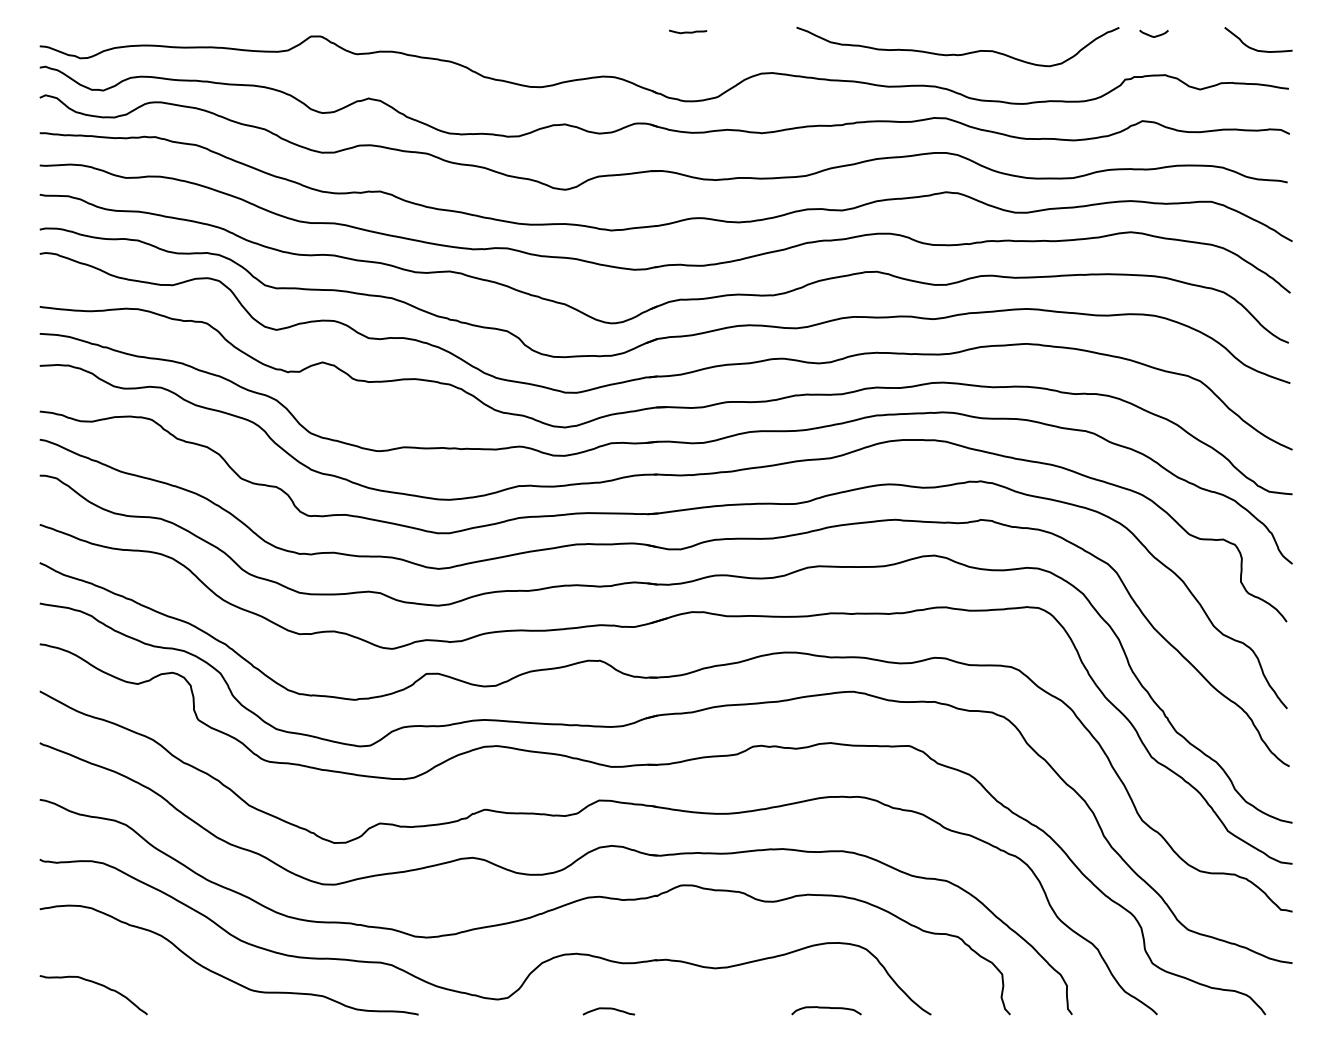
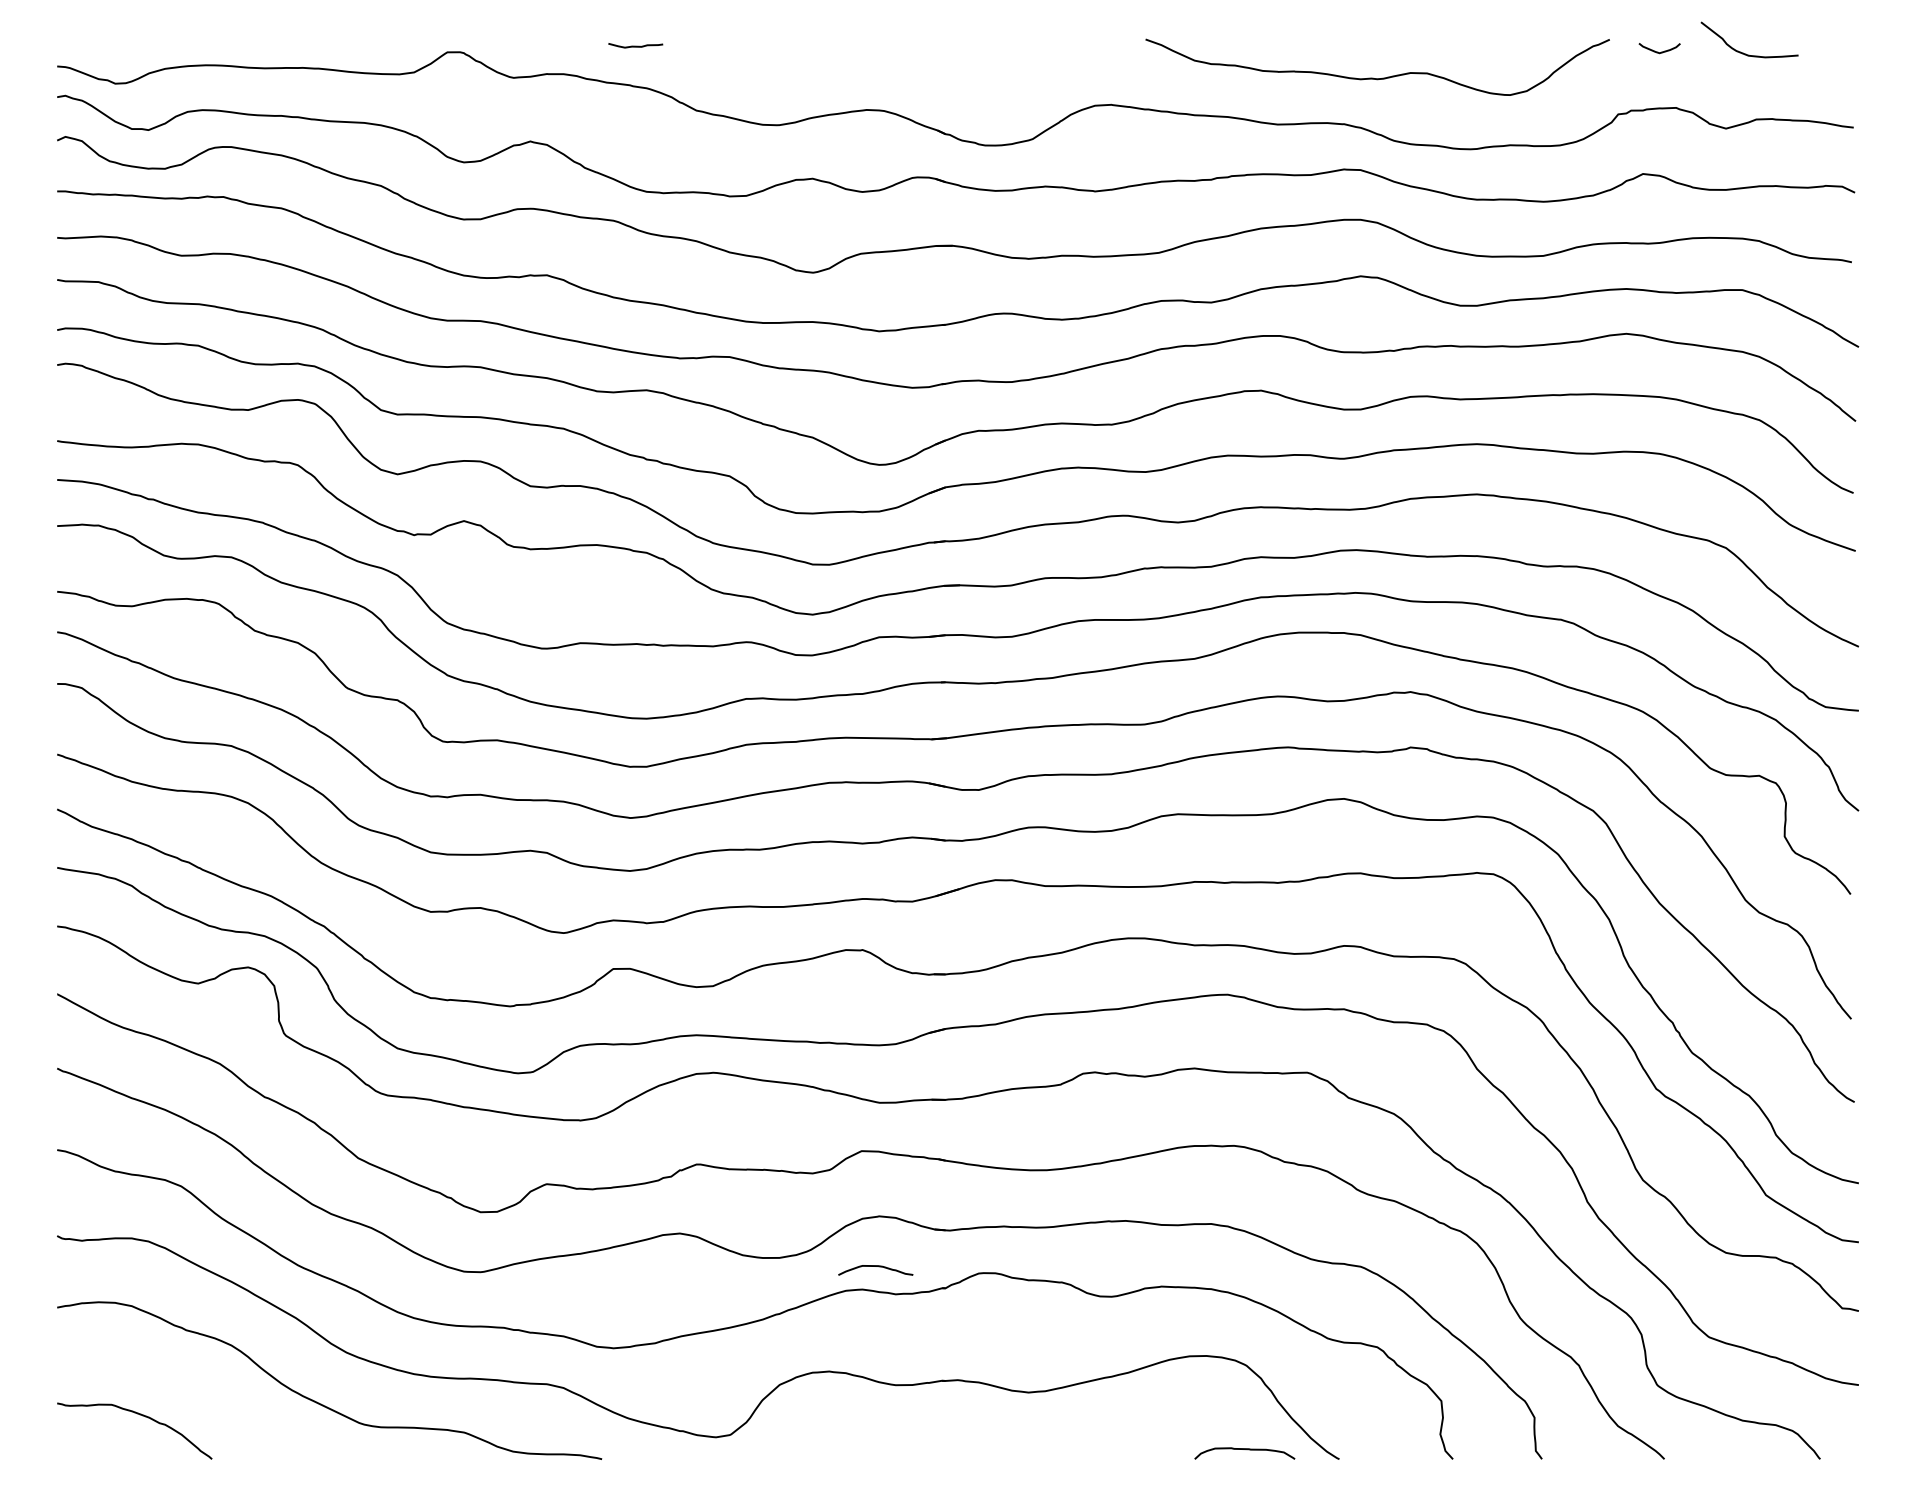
curve: (688, 31) -> (636, 45), moved
curve: (1254, 48) -> (1743, 52), moved
curve: (826, 1008) -> (1244, 1450), moved
curve: (608, 1009) -> (875, 1267), moved

